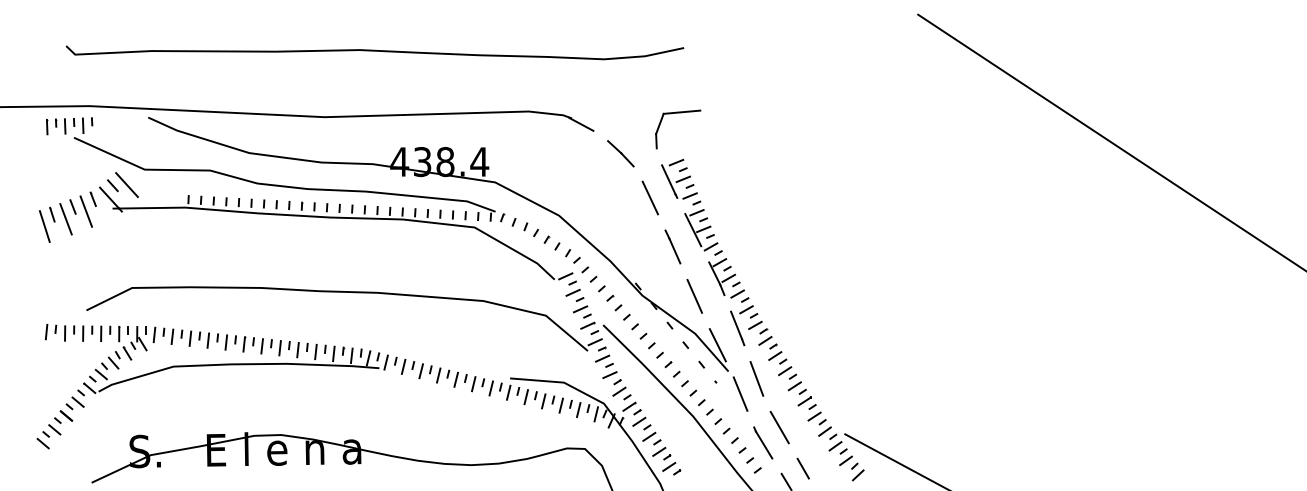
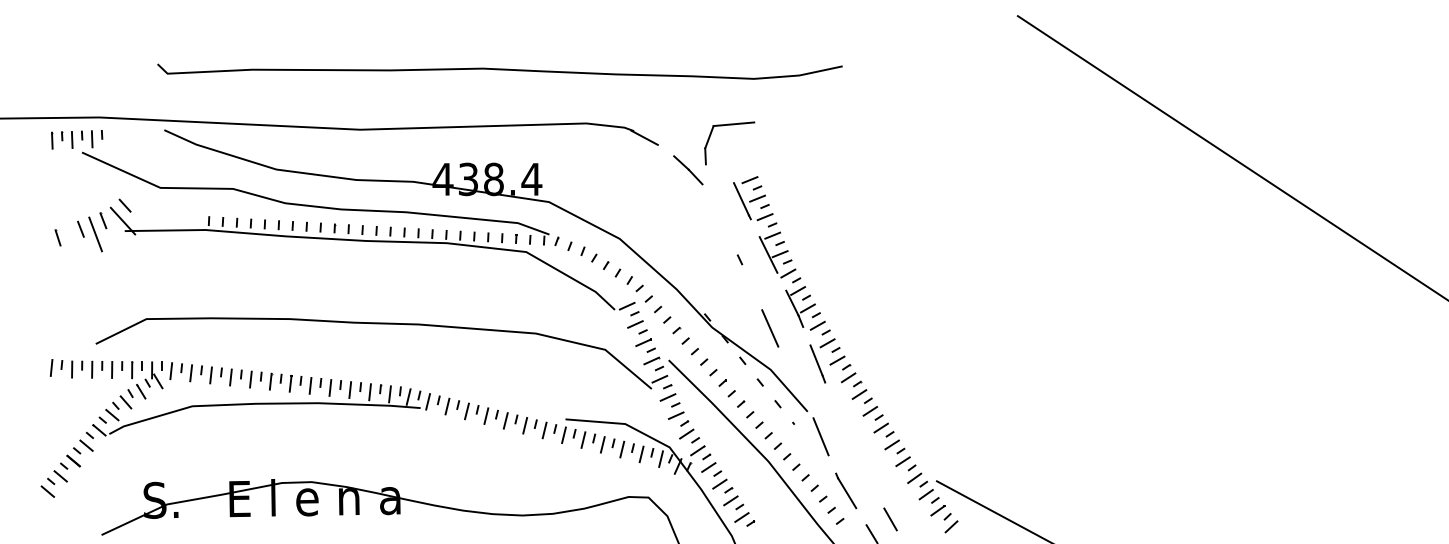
curve: (374, 51) -> (499, 70), moved
part: (678, 113) -> (730, 125), moved
line: (126, 185) -> (140, 205), removed
line: (650, 197) -> (721, 218), removed
line: (65, 219) -> (72, 243), removed
line: (44, 226) -> (49, 250), removed
line: (674, 250) -> (747, 277), removed
line: (717, 345) -> (795, 382), removed
line: (756, 378) -> (838, 419), removed
line: (779, 427) -> (864, 473), removed

